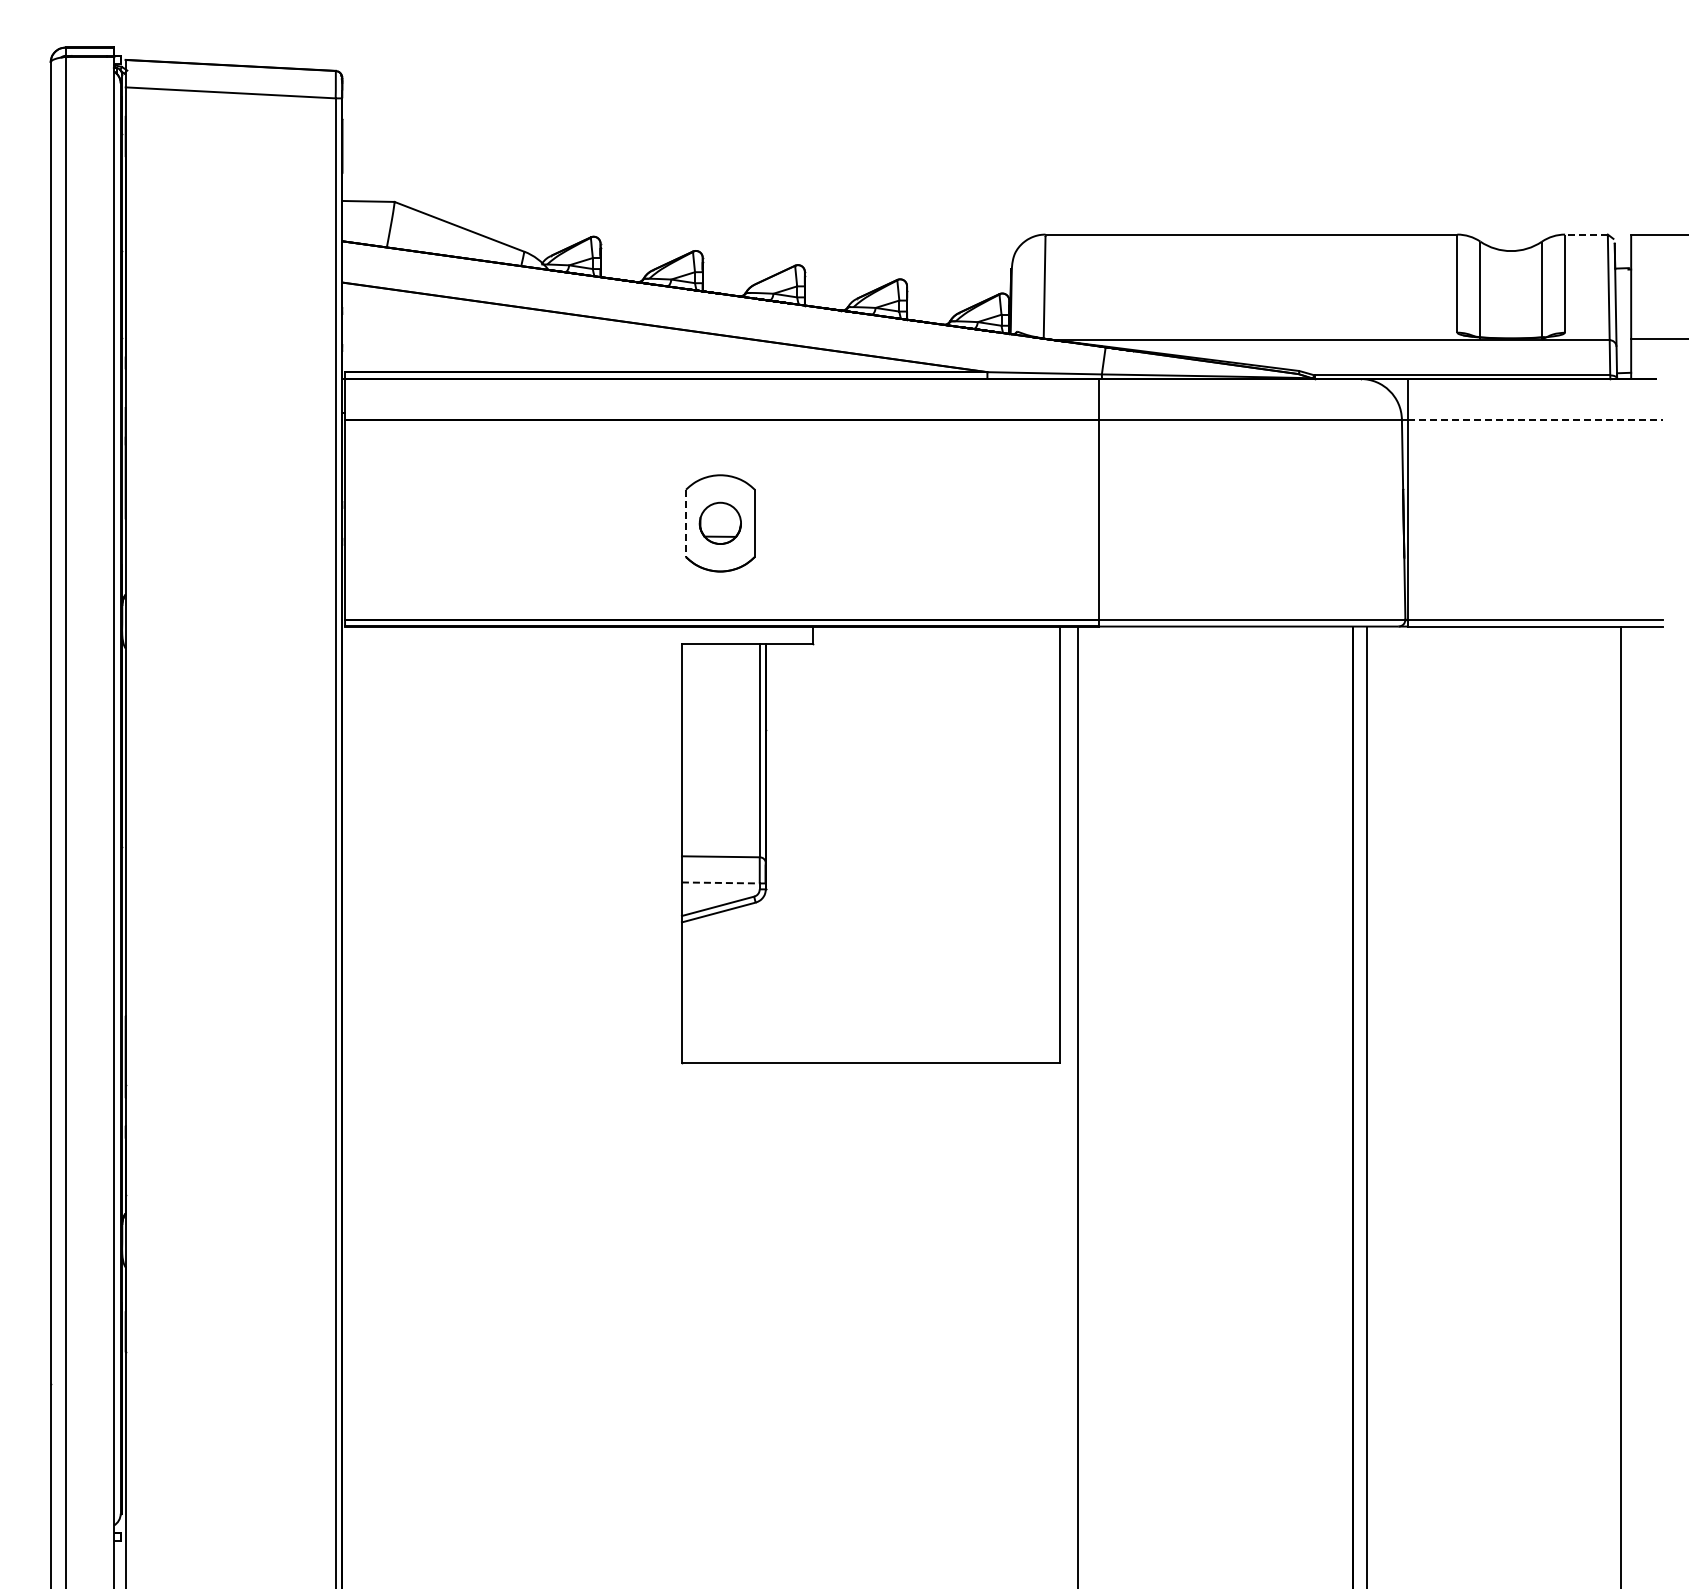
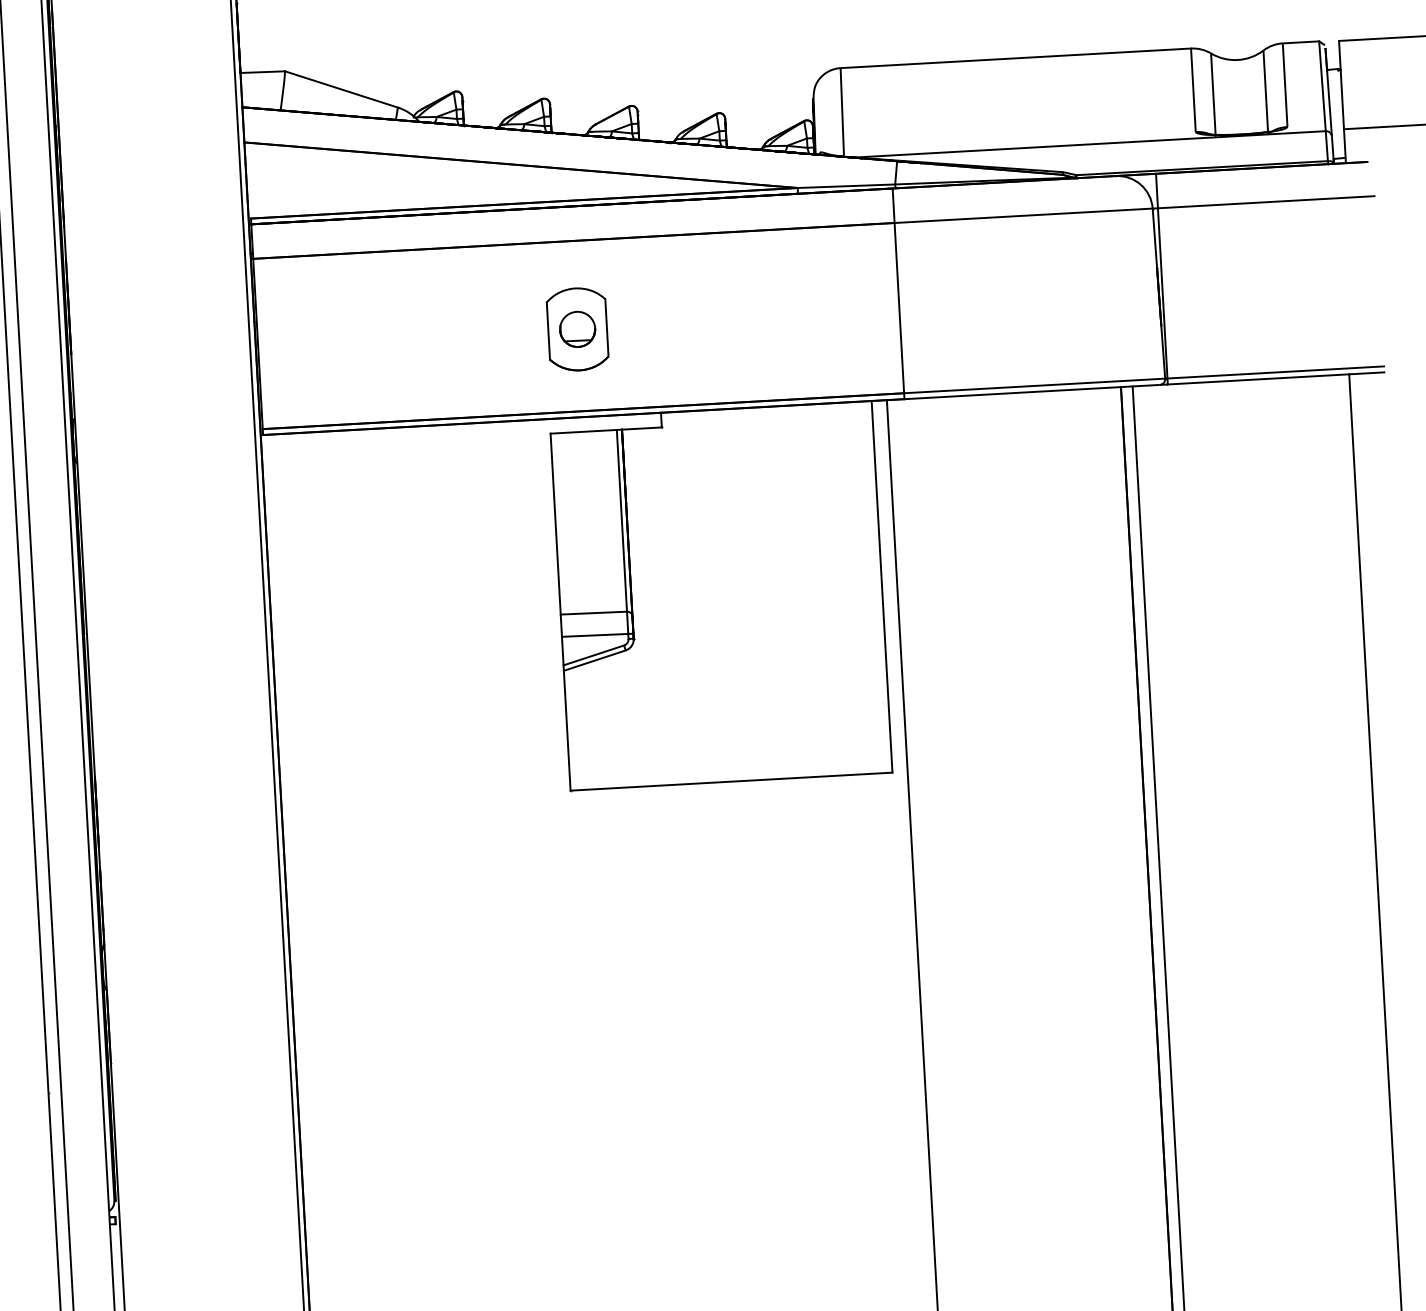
line: (1586, 234) -> (1301, 42), dashed -> solid
line: (1535, 419) -> (1266, 202), dashed -> solid
line: (686, 523) -> (548, 331), dashed -> solid
line: (720, 882) -> (594, 635), dashed -> solid

